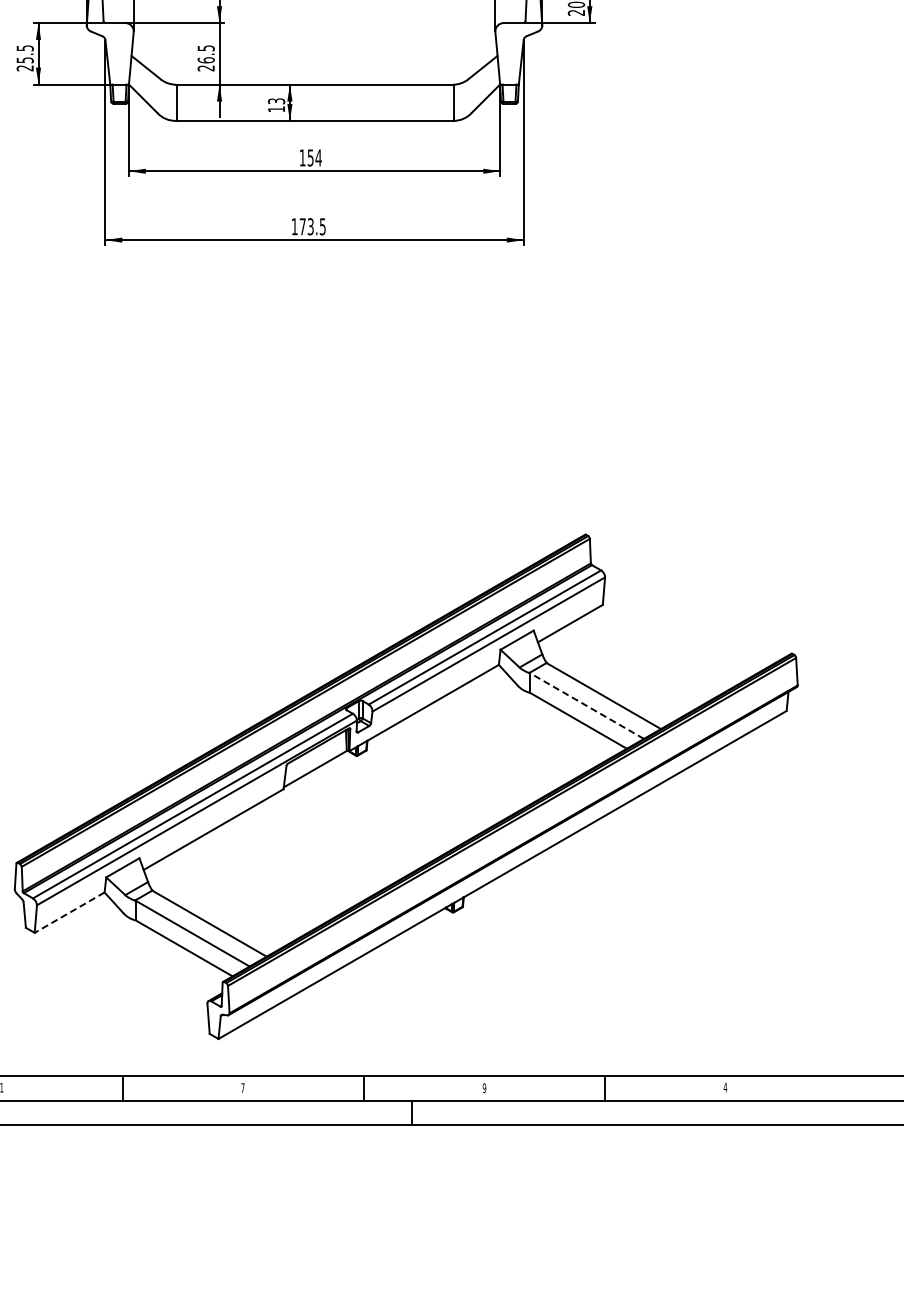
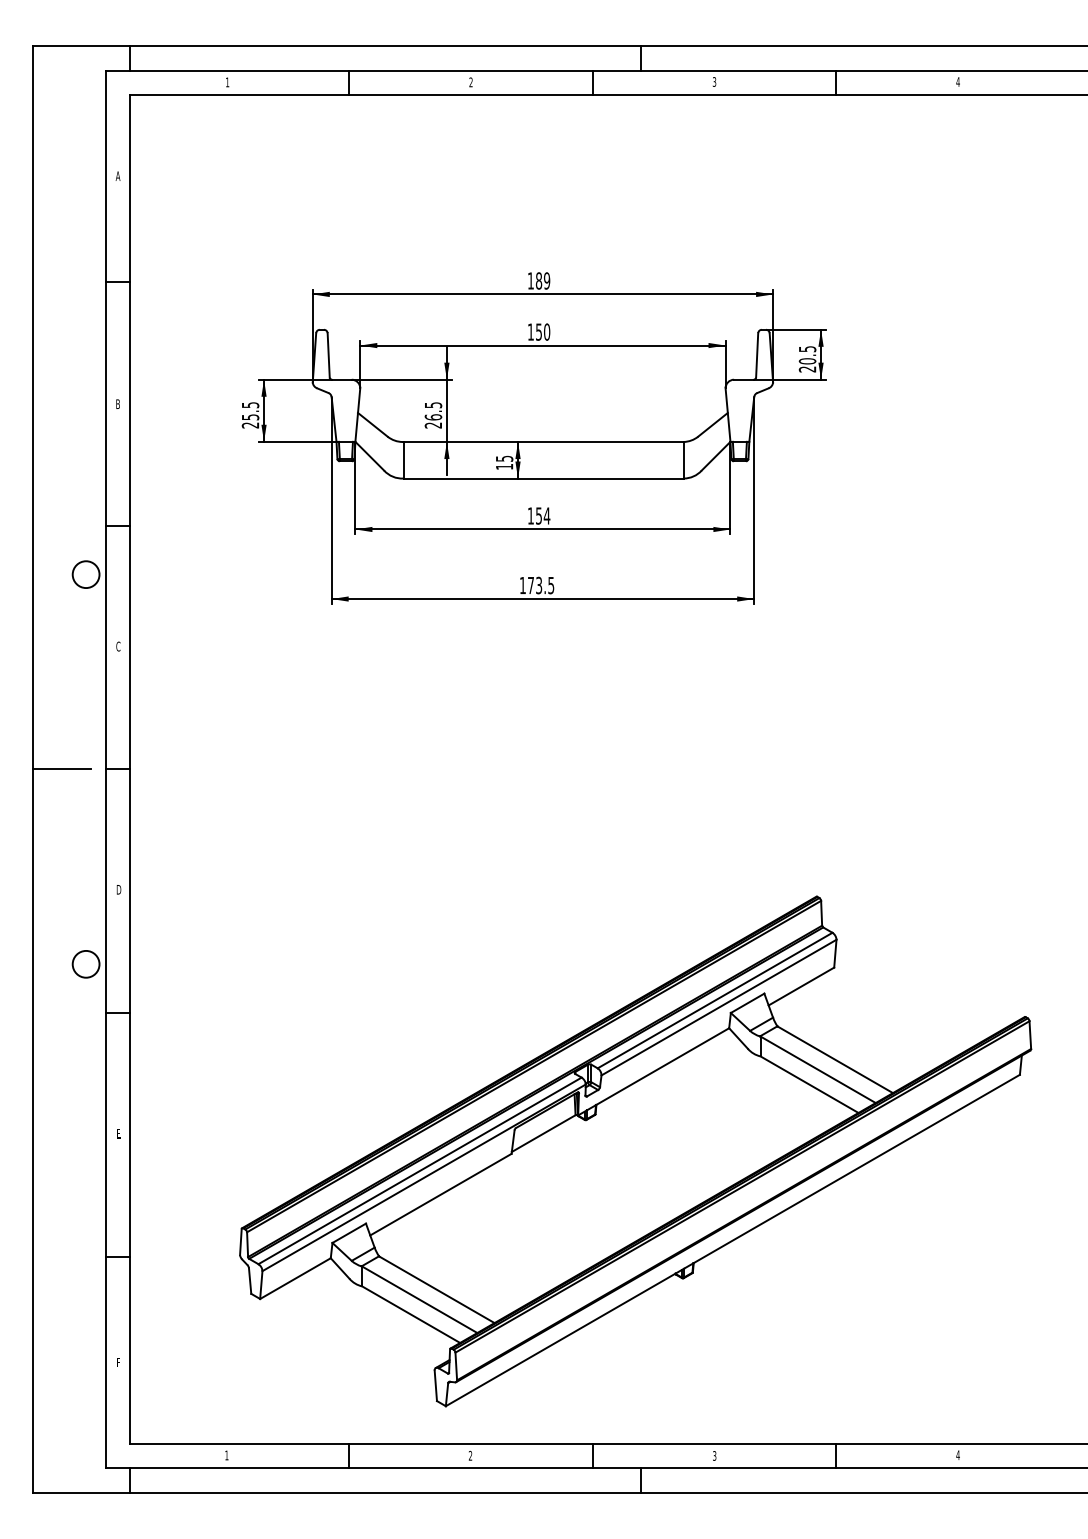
text: (275, 101) -> (503, 458), 13 -> 15
line: (587, 705) -> (818, 1069), dashed -> solid
line: (69, 912) -> (295, 1278), dashed -> solid
text: (242, 1087) -> (470, 1455), 7 -> 2
text: (484, 1087) -> (714, 1455), 9 -> 3

